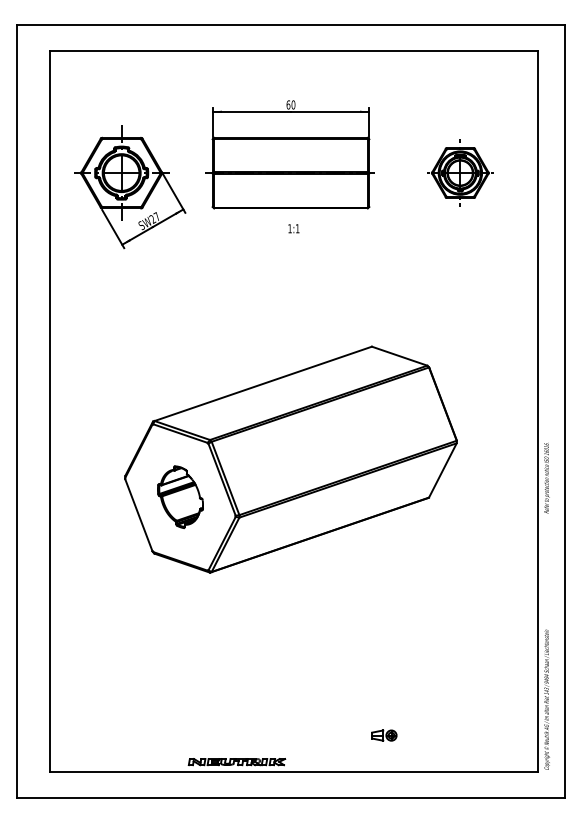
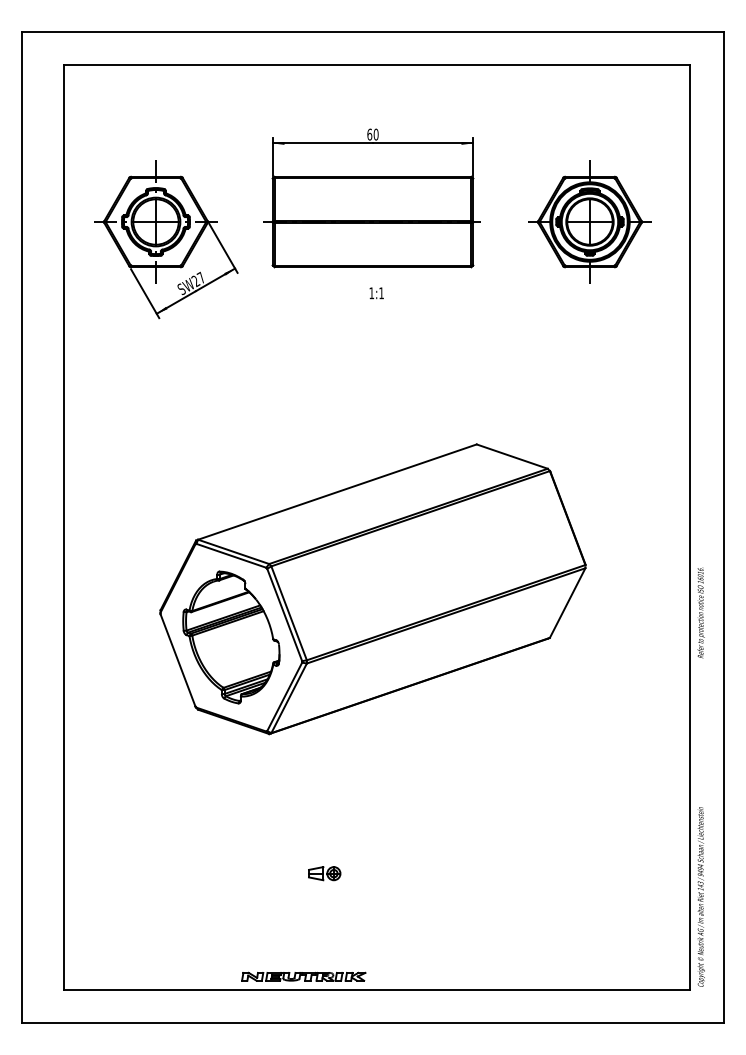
part: (460, 172) -> (590, 221), size x1.43
part: (180, 496) -> (231, 636), size x1.67
part: (384, 735) -> (324, 873), moved

